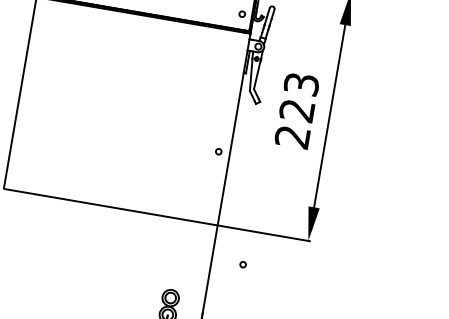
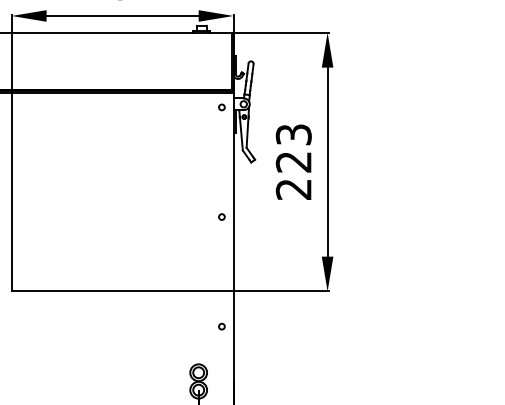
circle: (241, 14) -> (221, 107), moved
circle: (242, 264) -> (221, 326), moved

